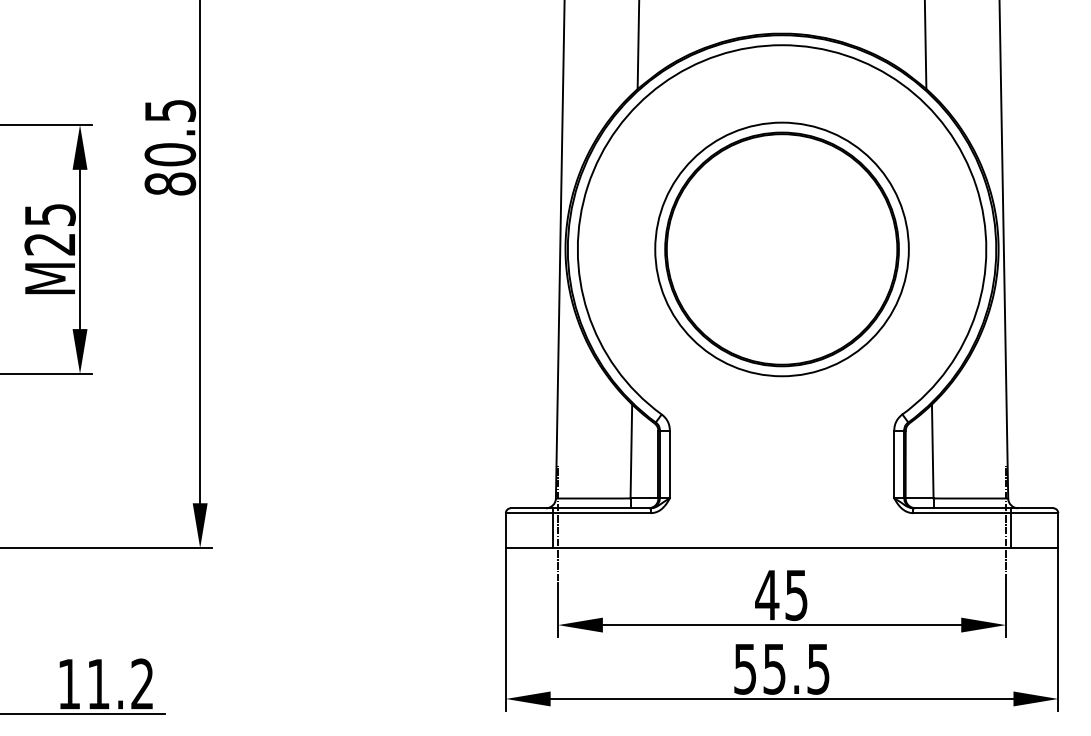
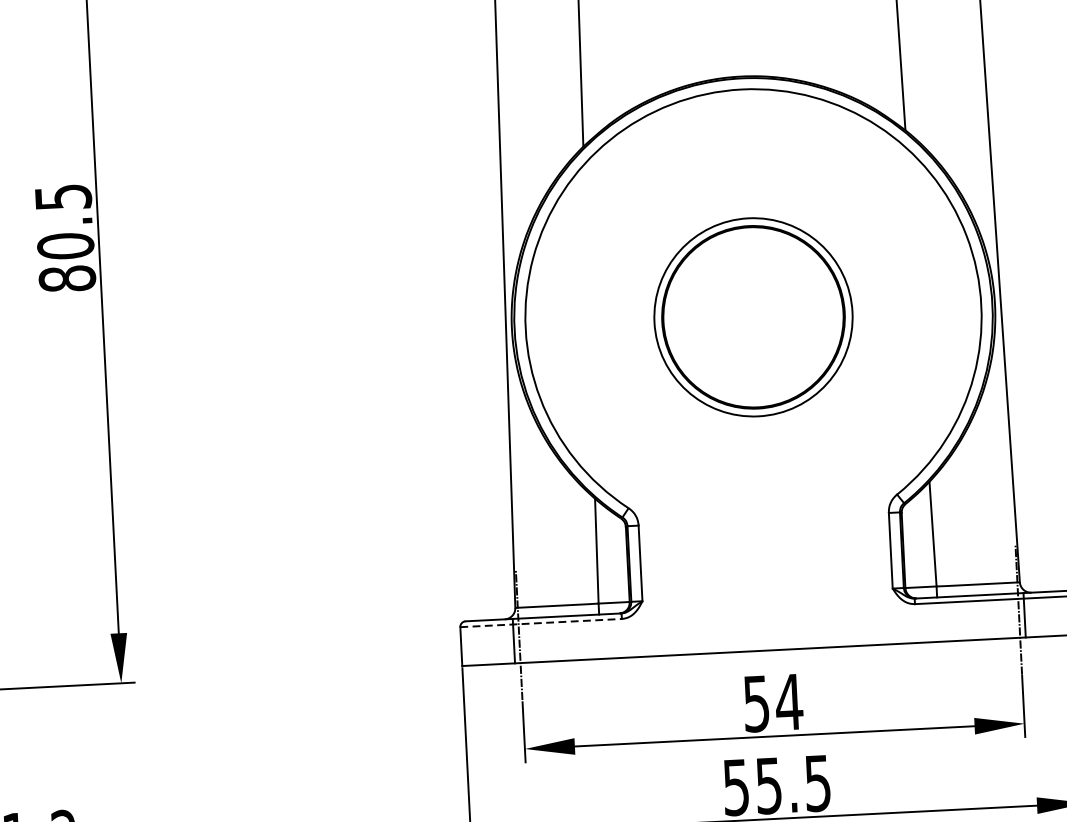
part: (781, 249) -> (752, 317), size x0.7
line: (578, 513) -> (541, 623), solid -> dashed
text: (781, 595) -> (772, 703), 45 -> 54

